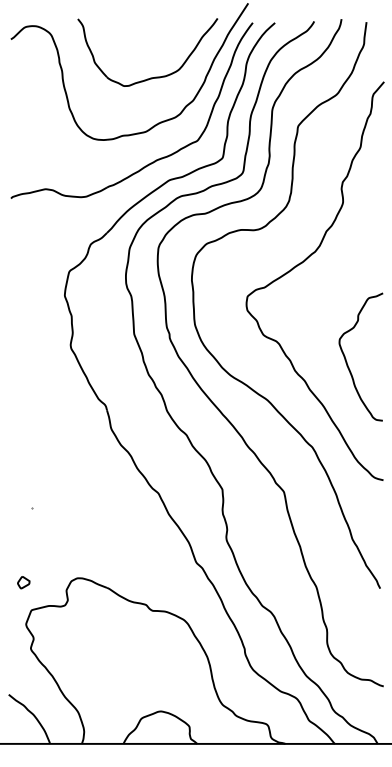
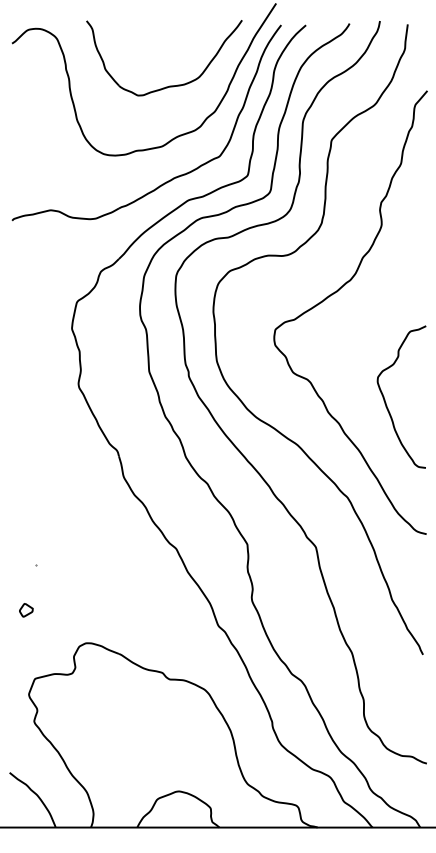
part: (23, 582) -> (26, 610), moved

